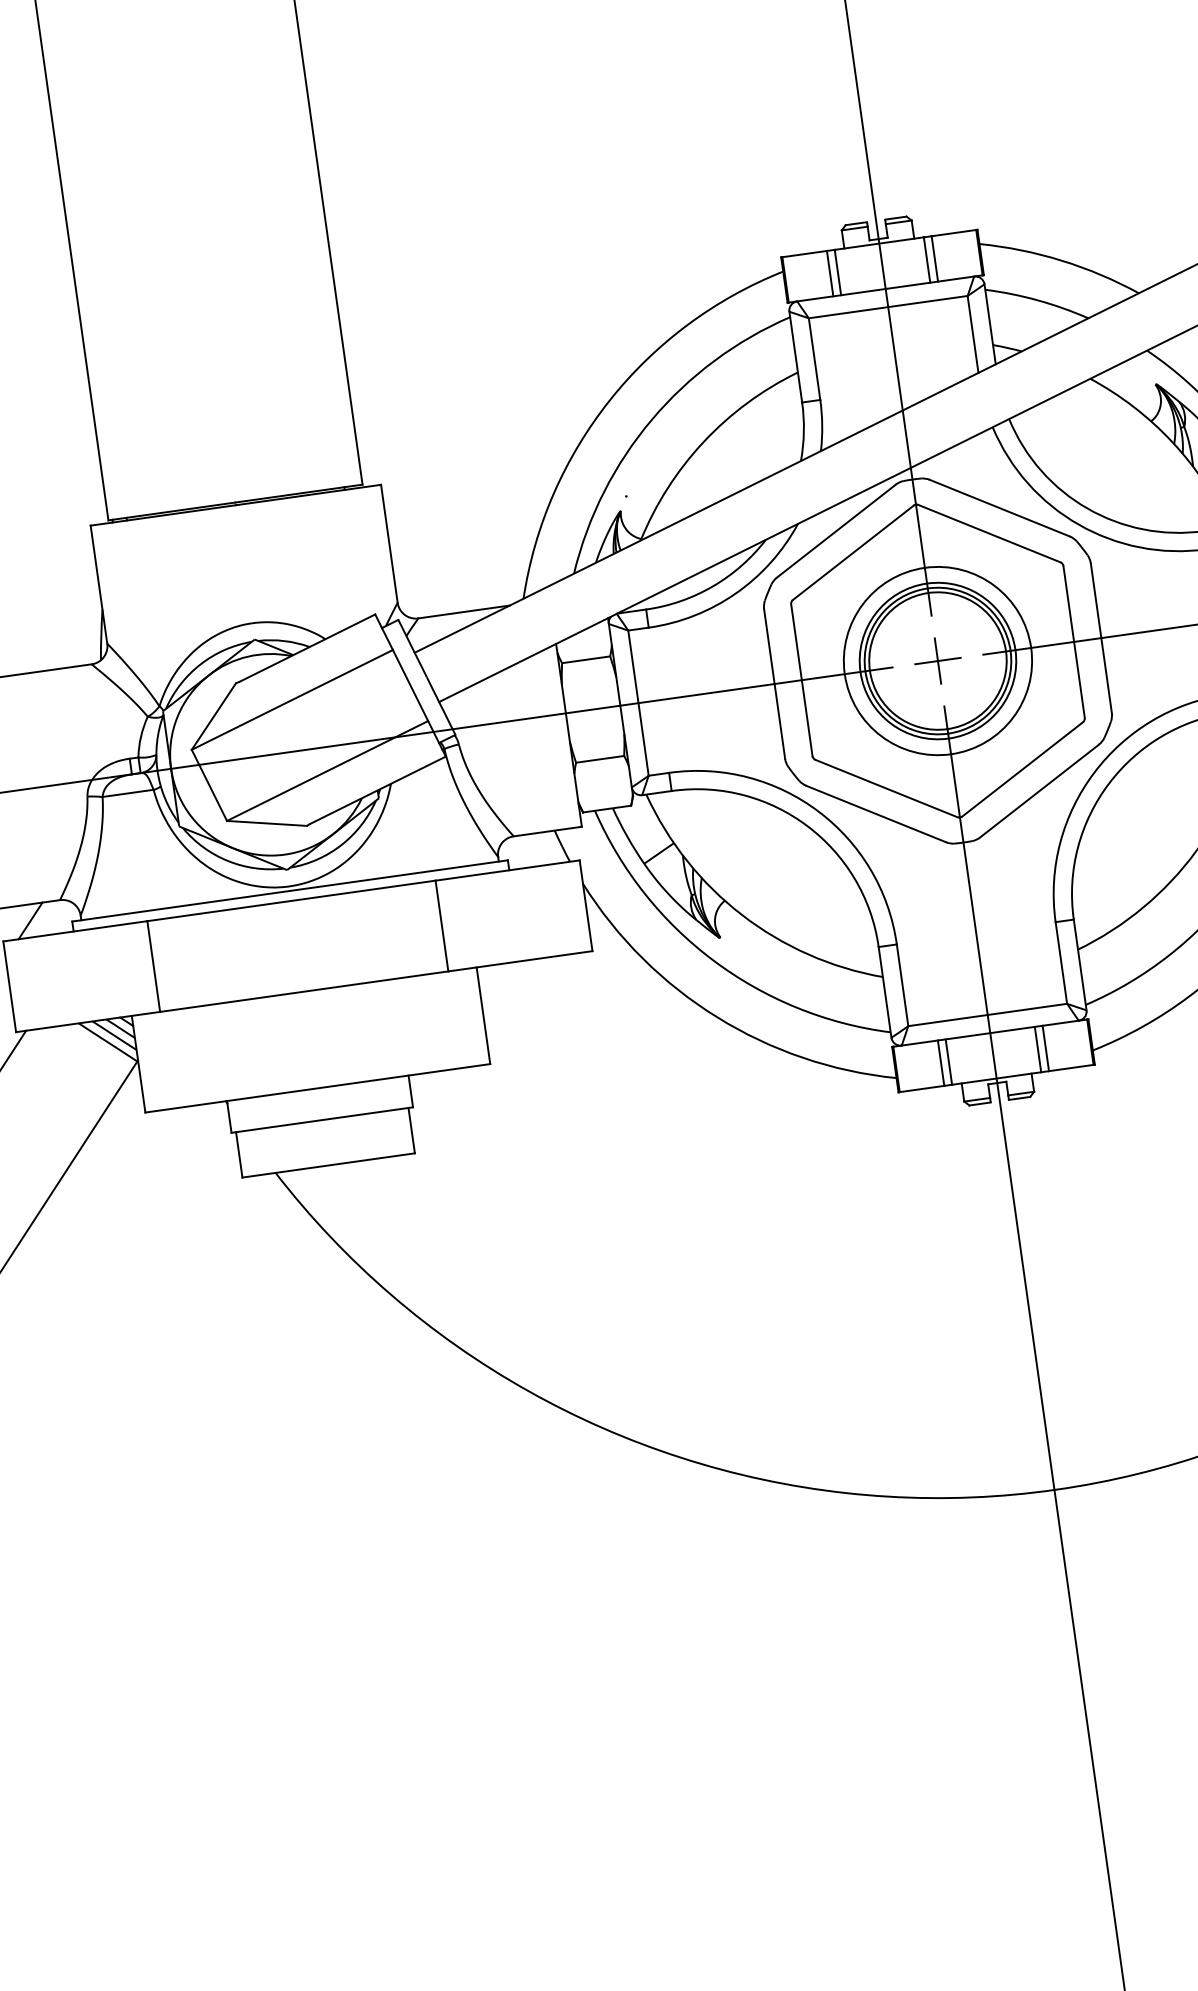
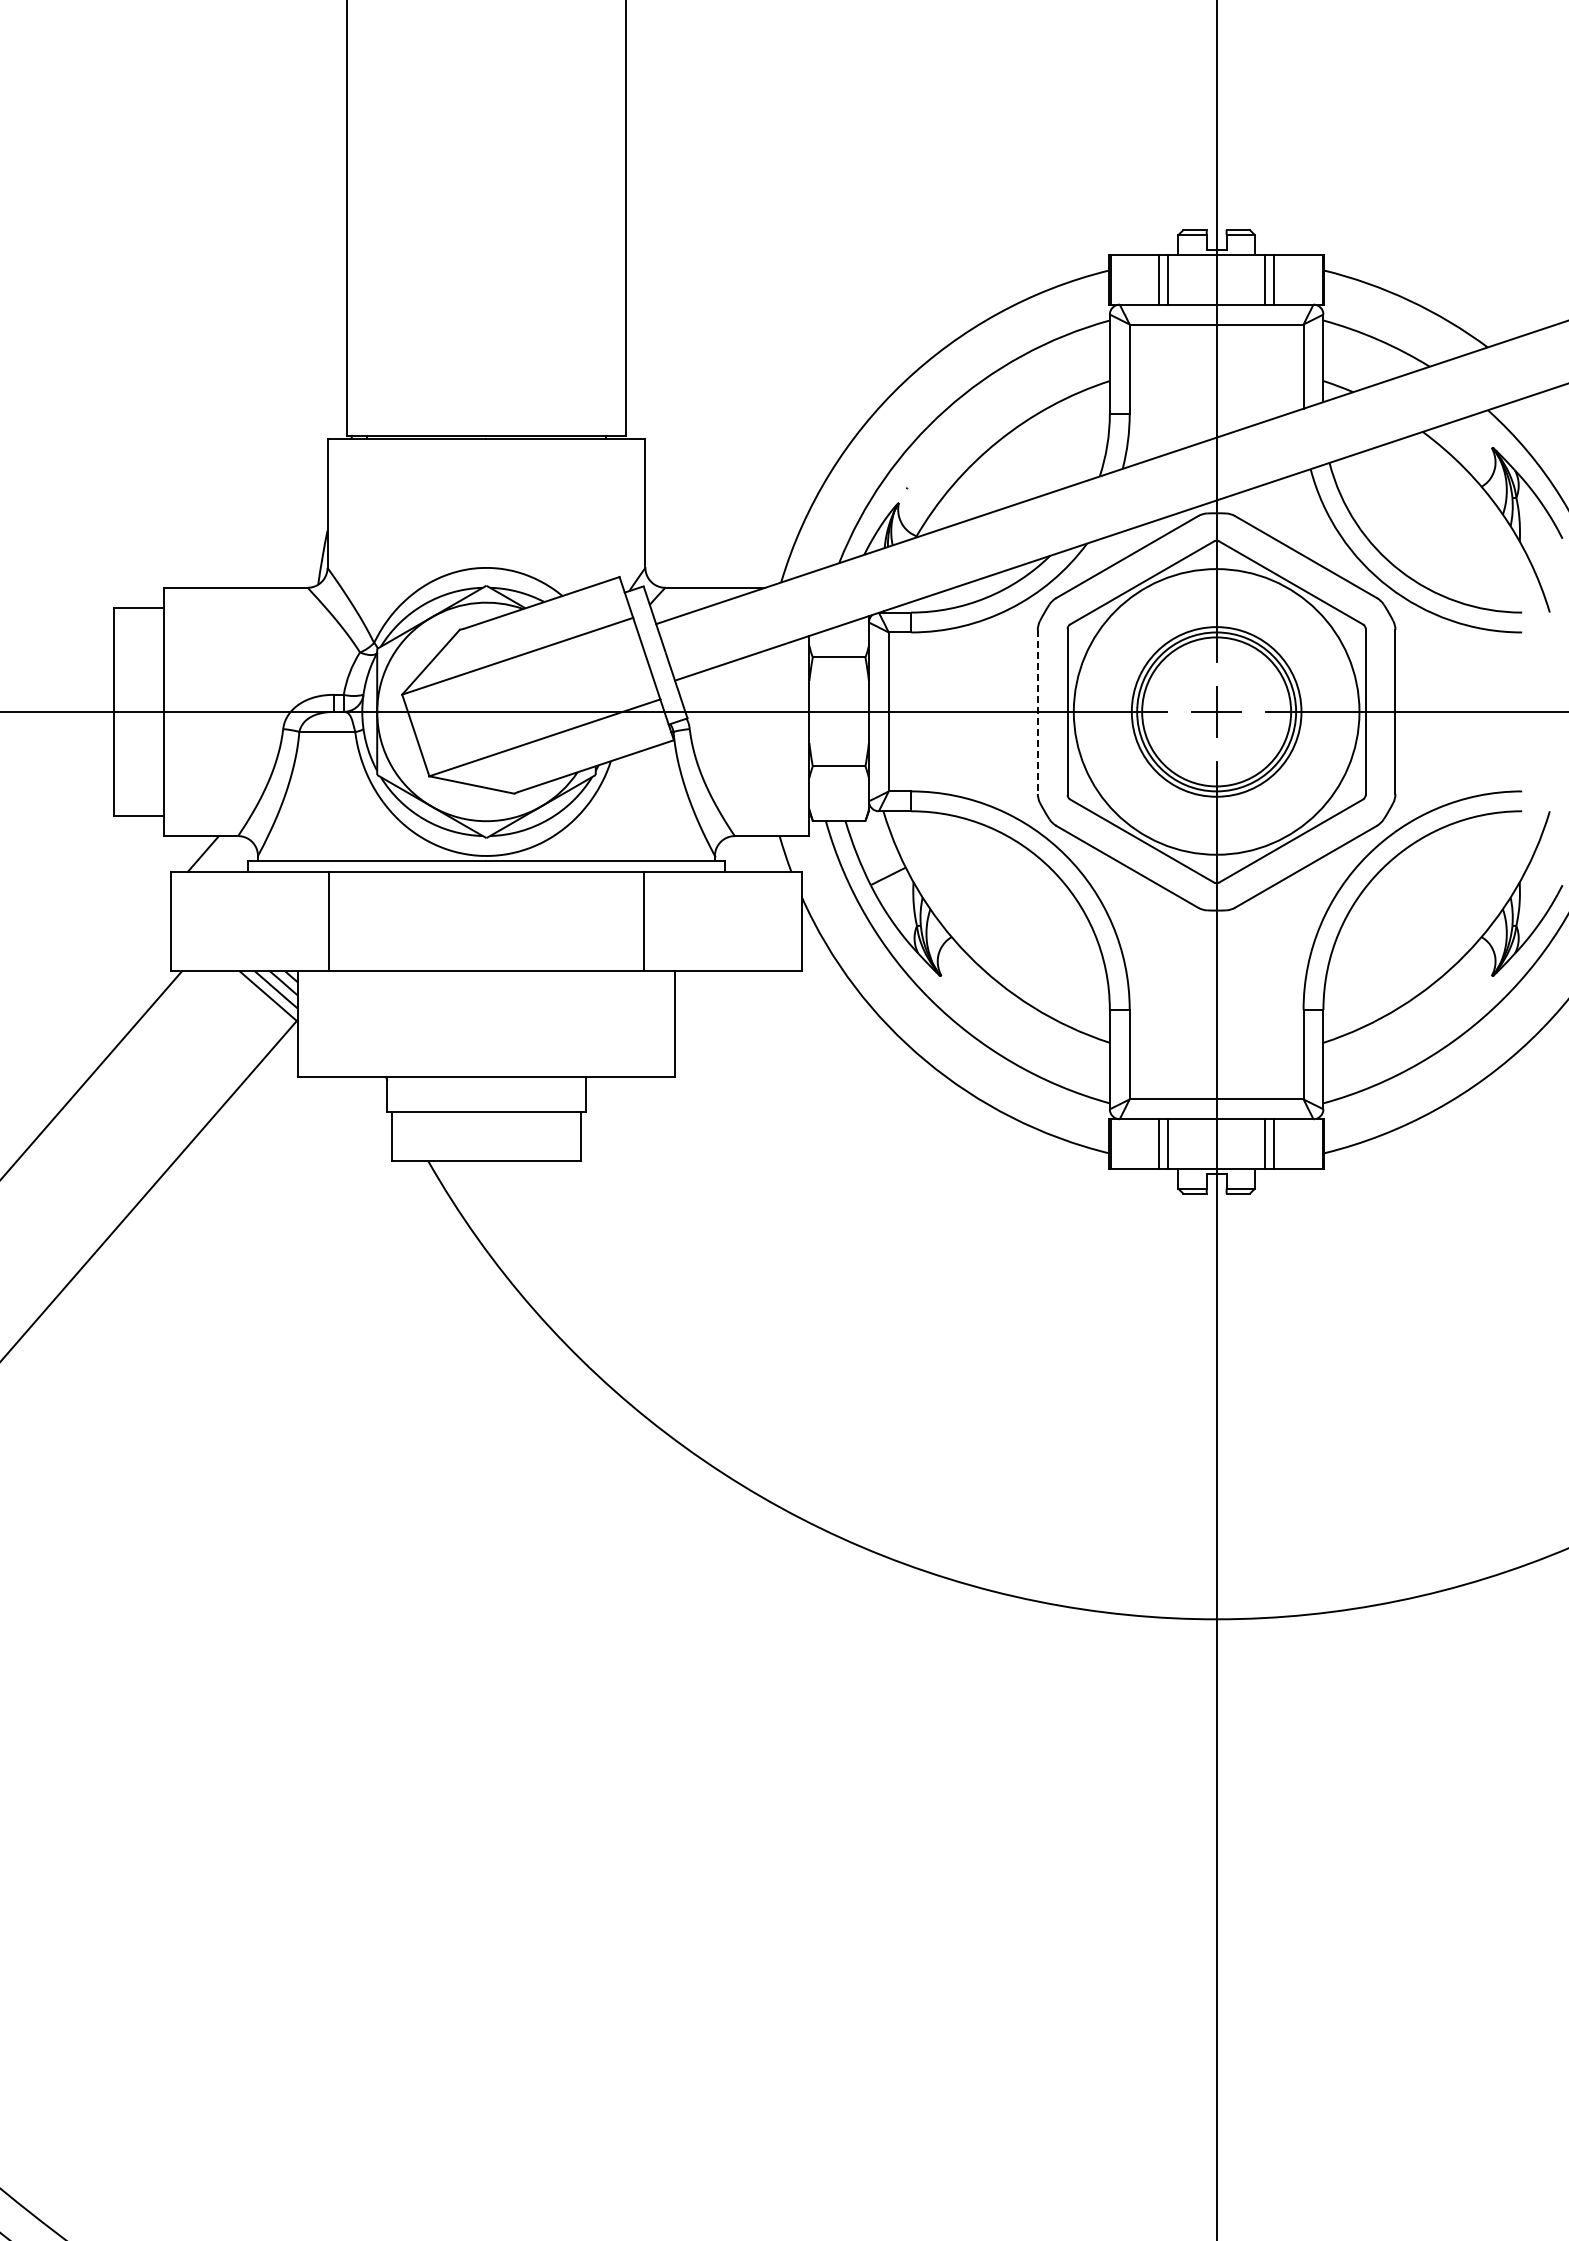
circle: (937, 660) -> (1216, 711), size x1.4
line: (774, 683) -> (1037, 711), solid -> dashed

